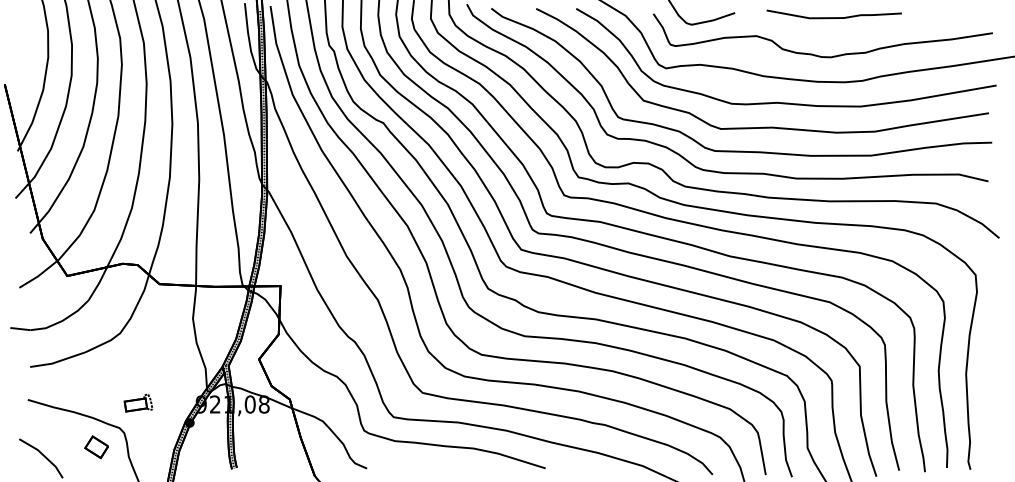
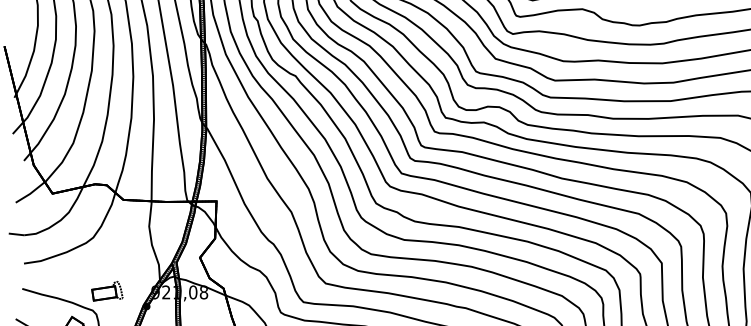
part: (138, 402) -> (107, 290), size x1.43

